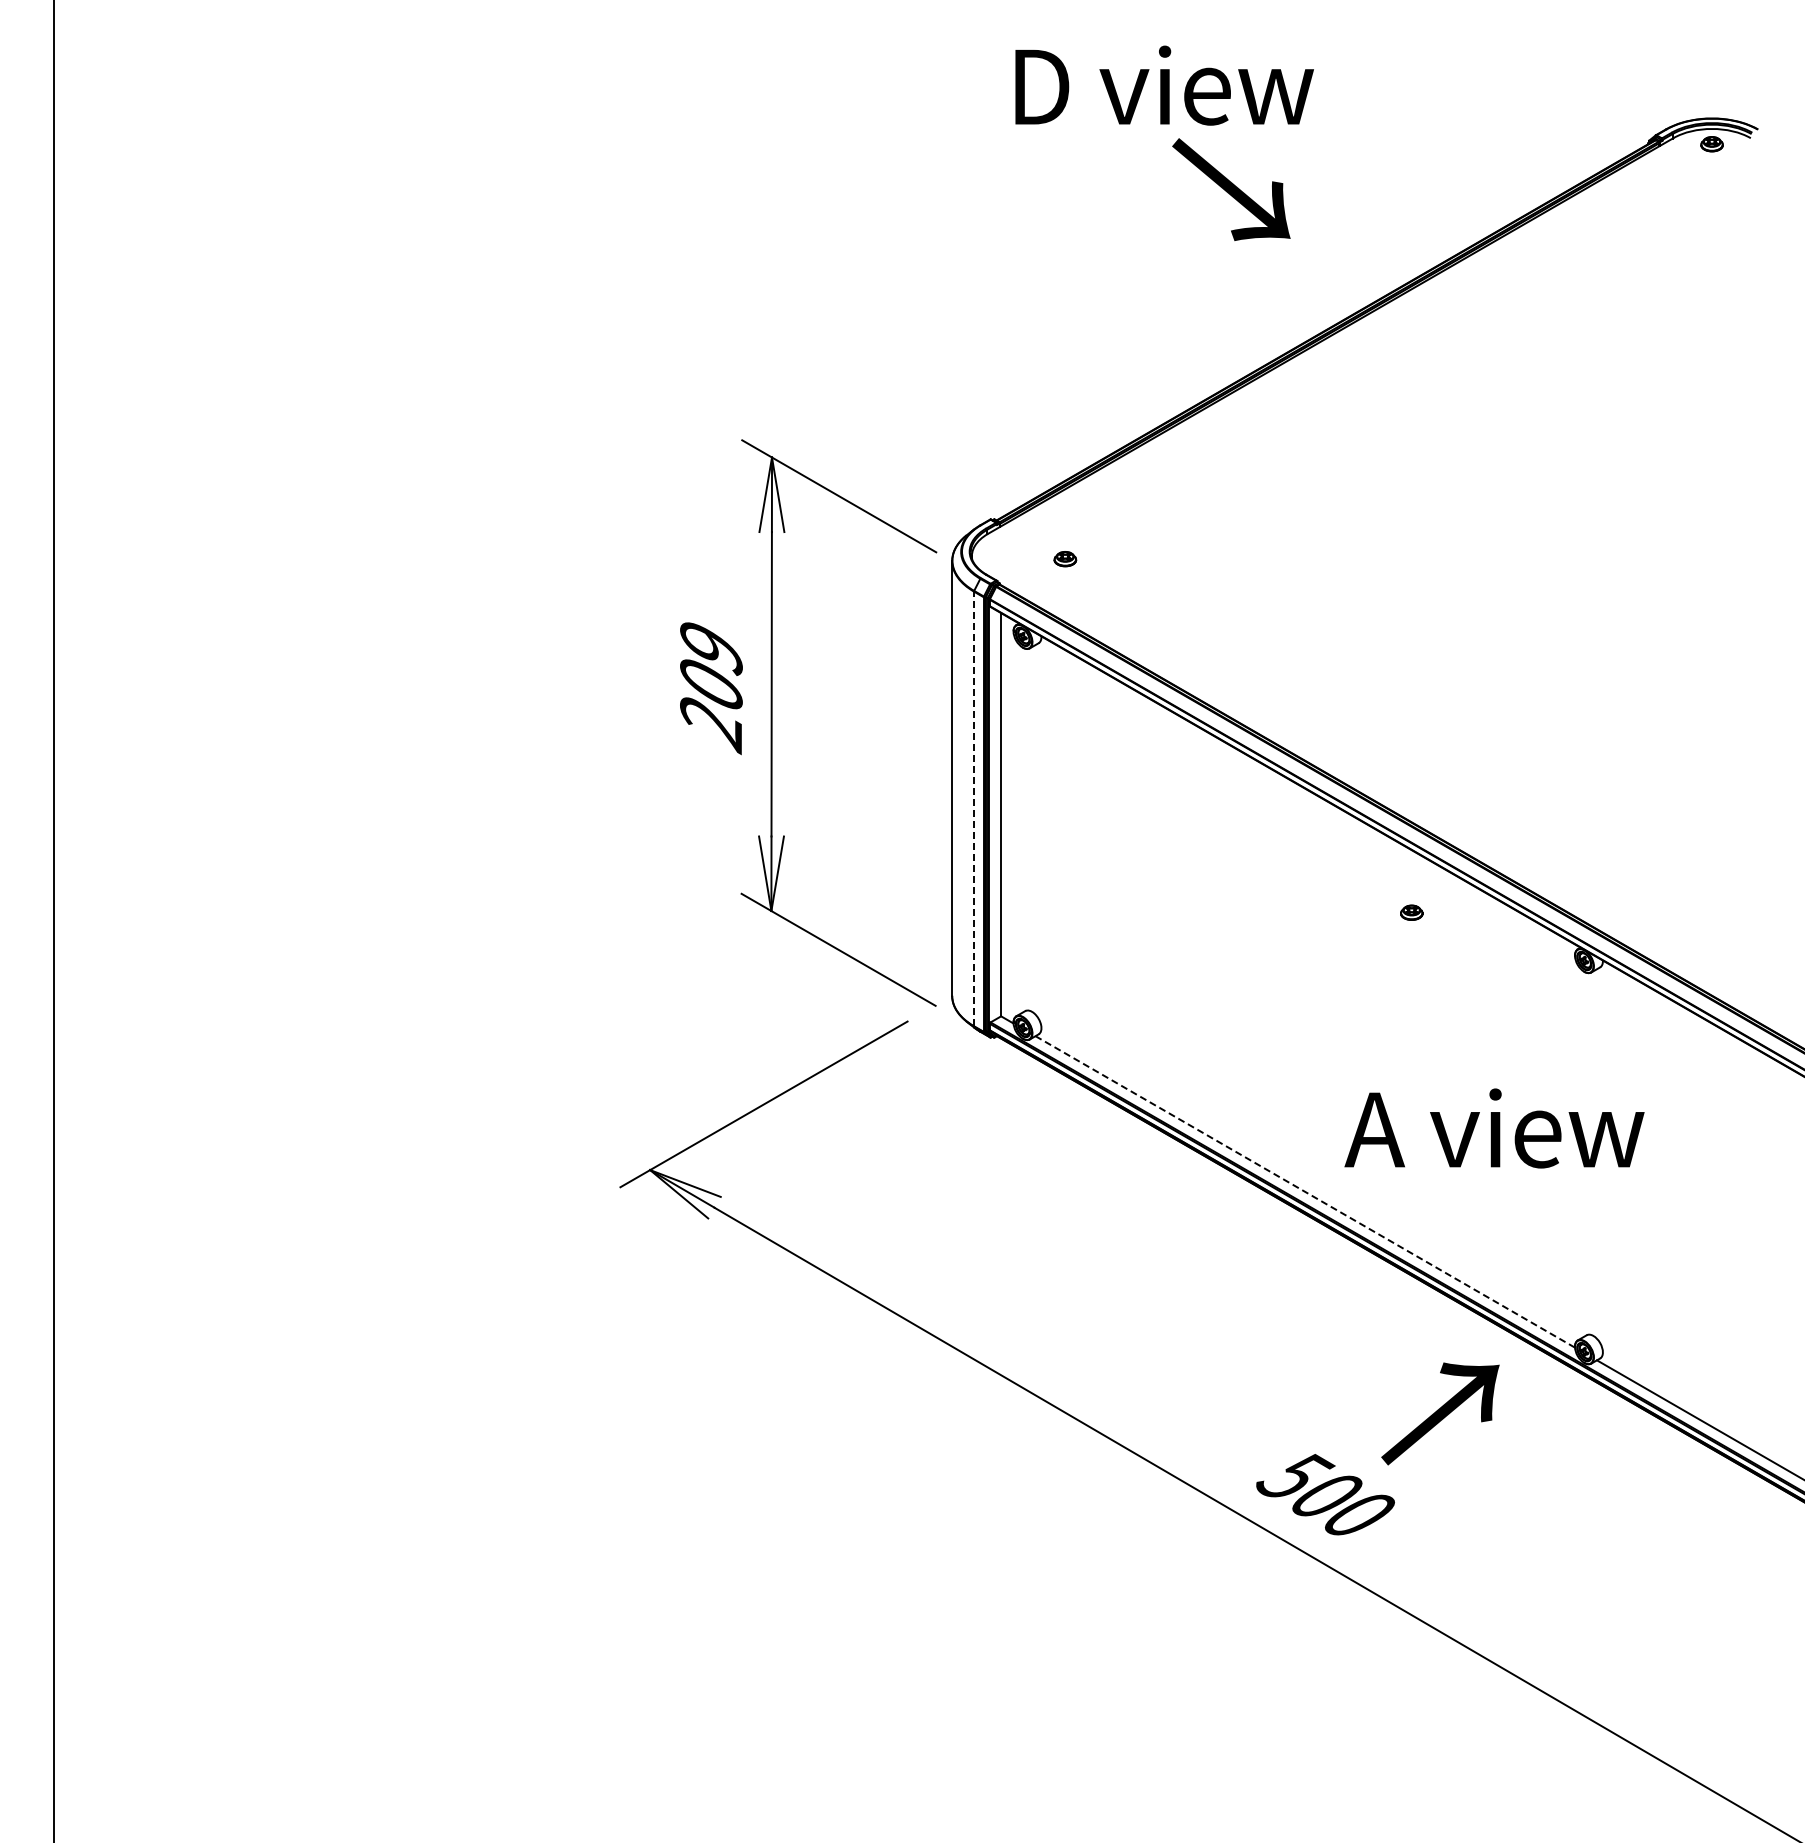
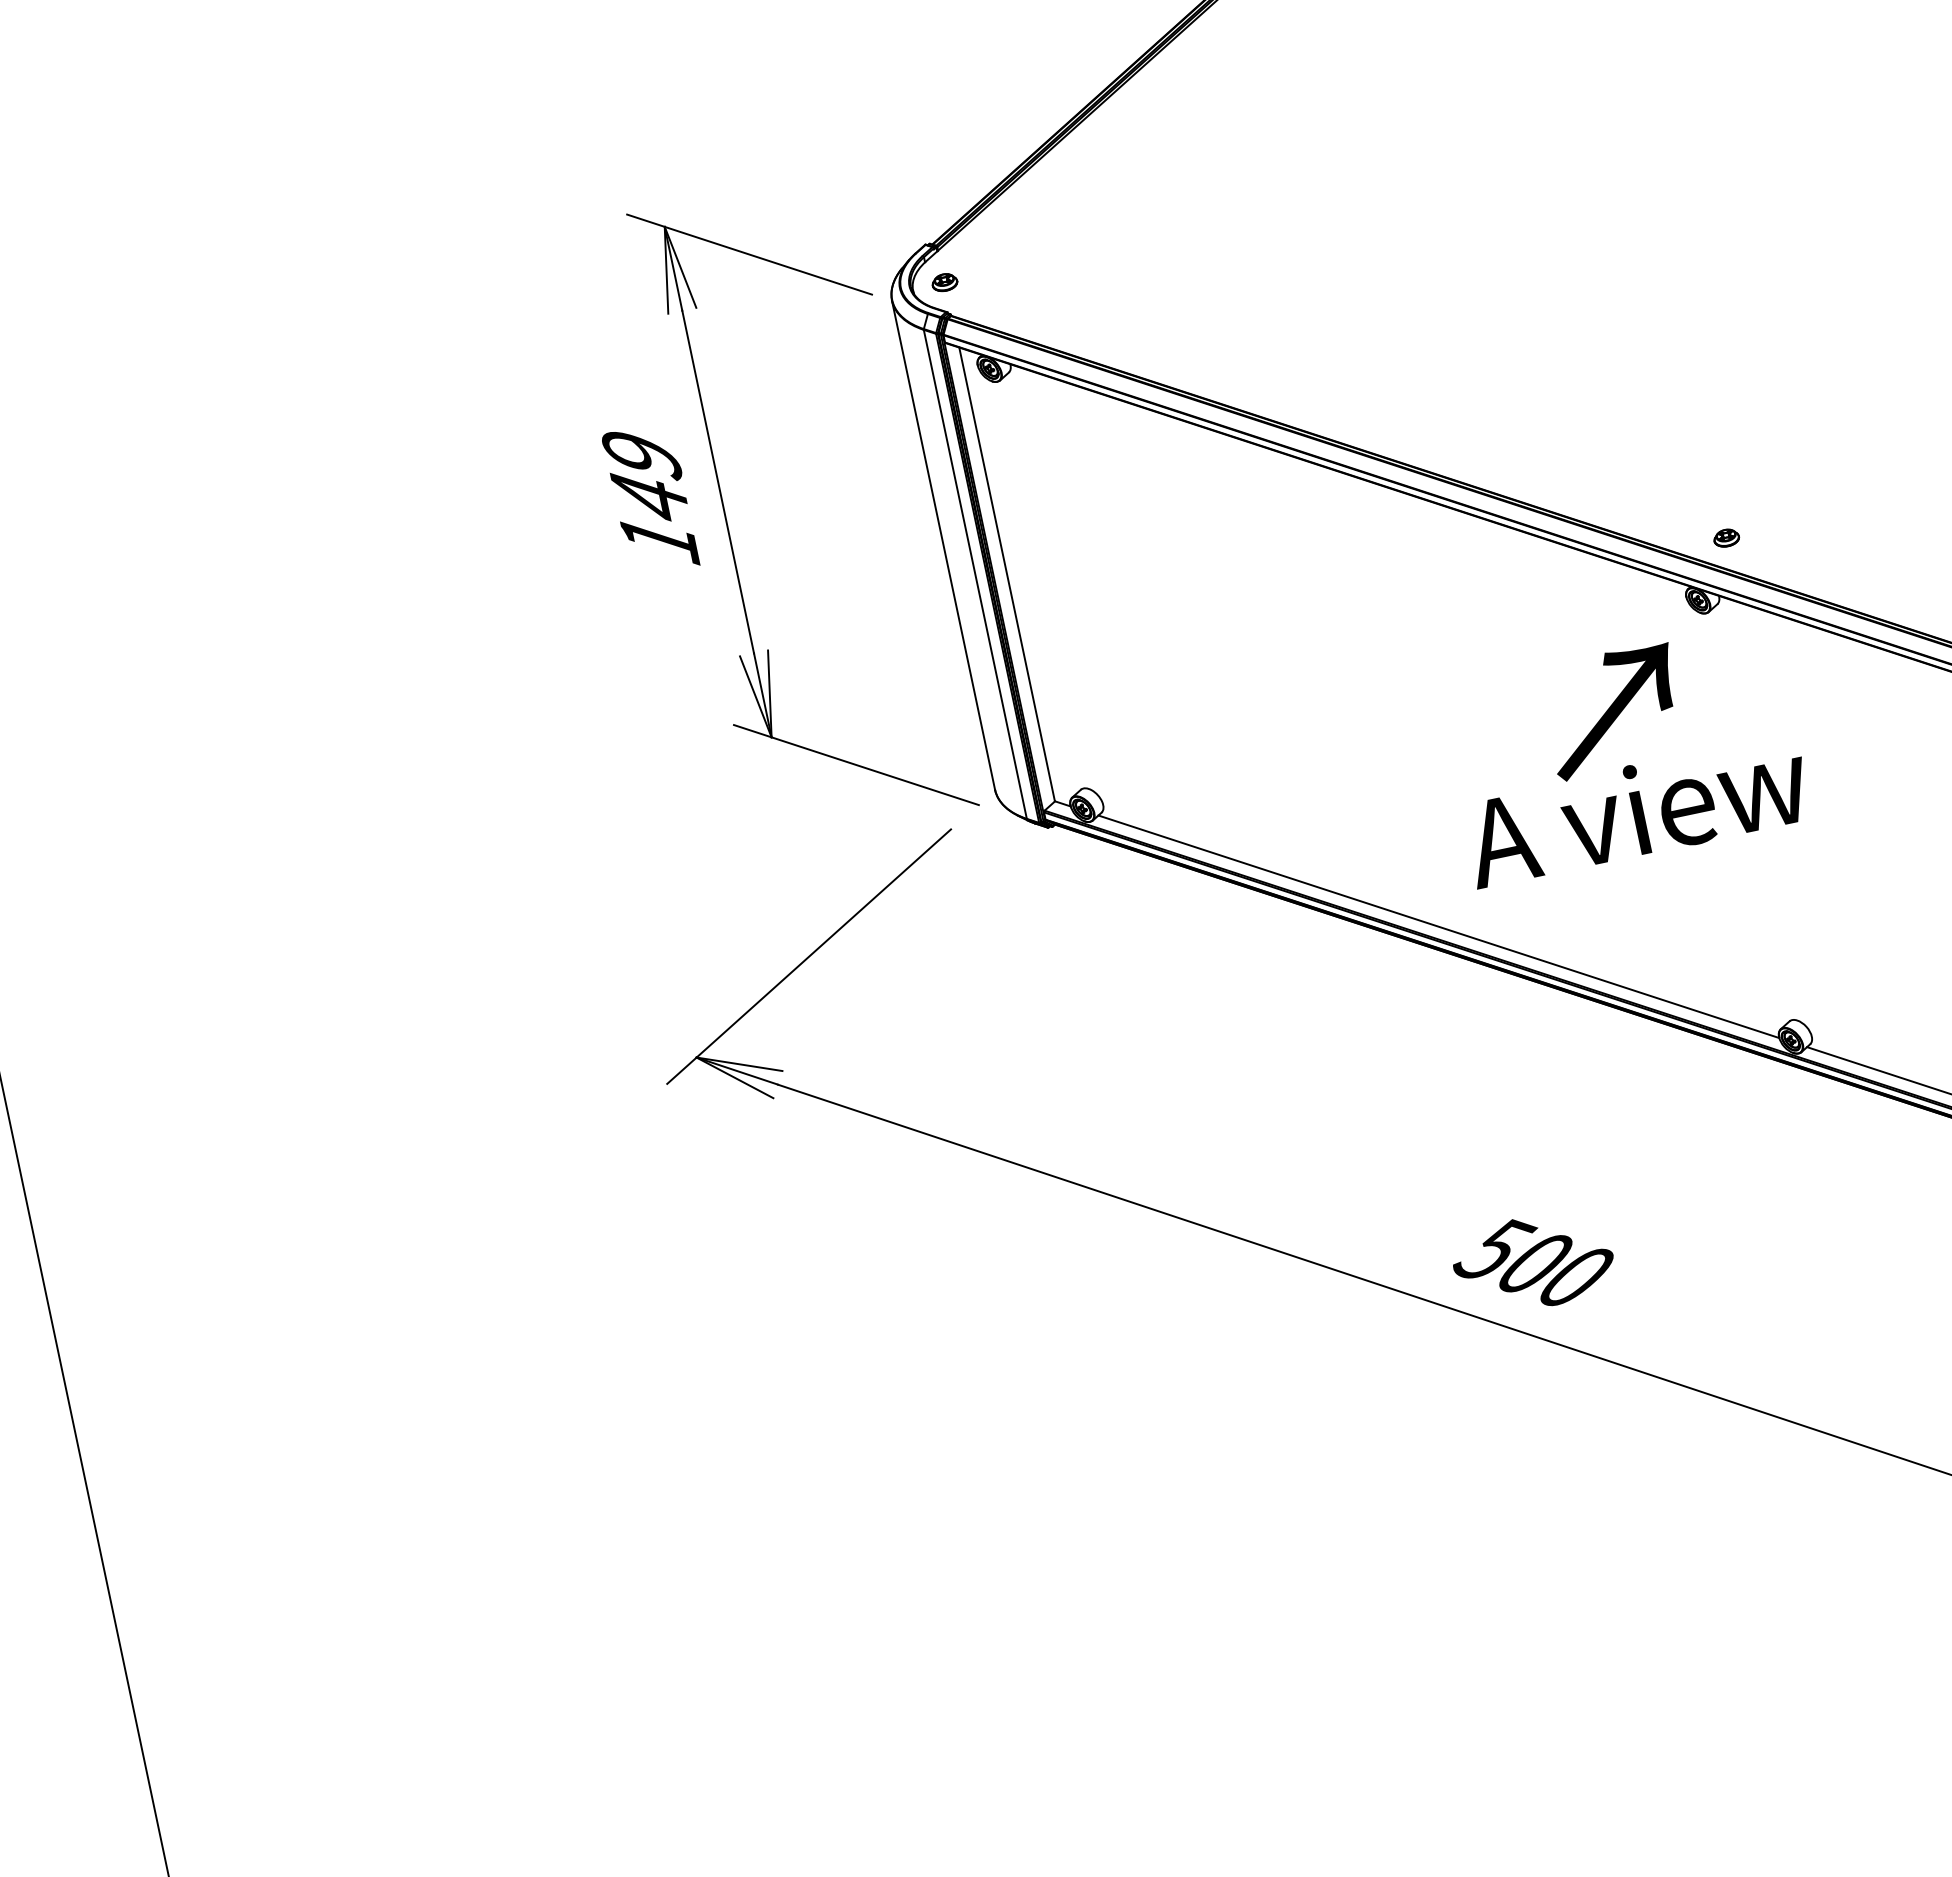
part: (1065, 559) -> (945, 282), moved
text: (711, 706) -> (655, 521), 209 -> 149
line: (974, 808) -> (975, 573), dashed -> solid
part: (1411, 912) -> (1726, 537), moved
line: (1304, 1191) -> (1437, 926), dashed -> solid
text: (1440, 1413) -> (1613, 710), moved

